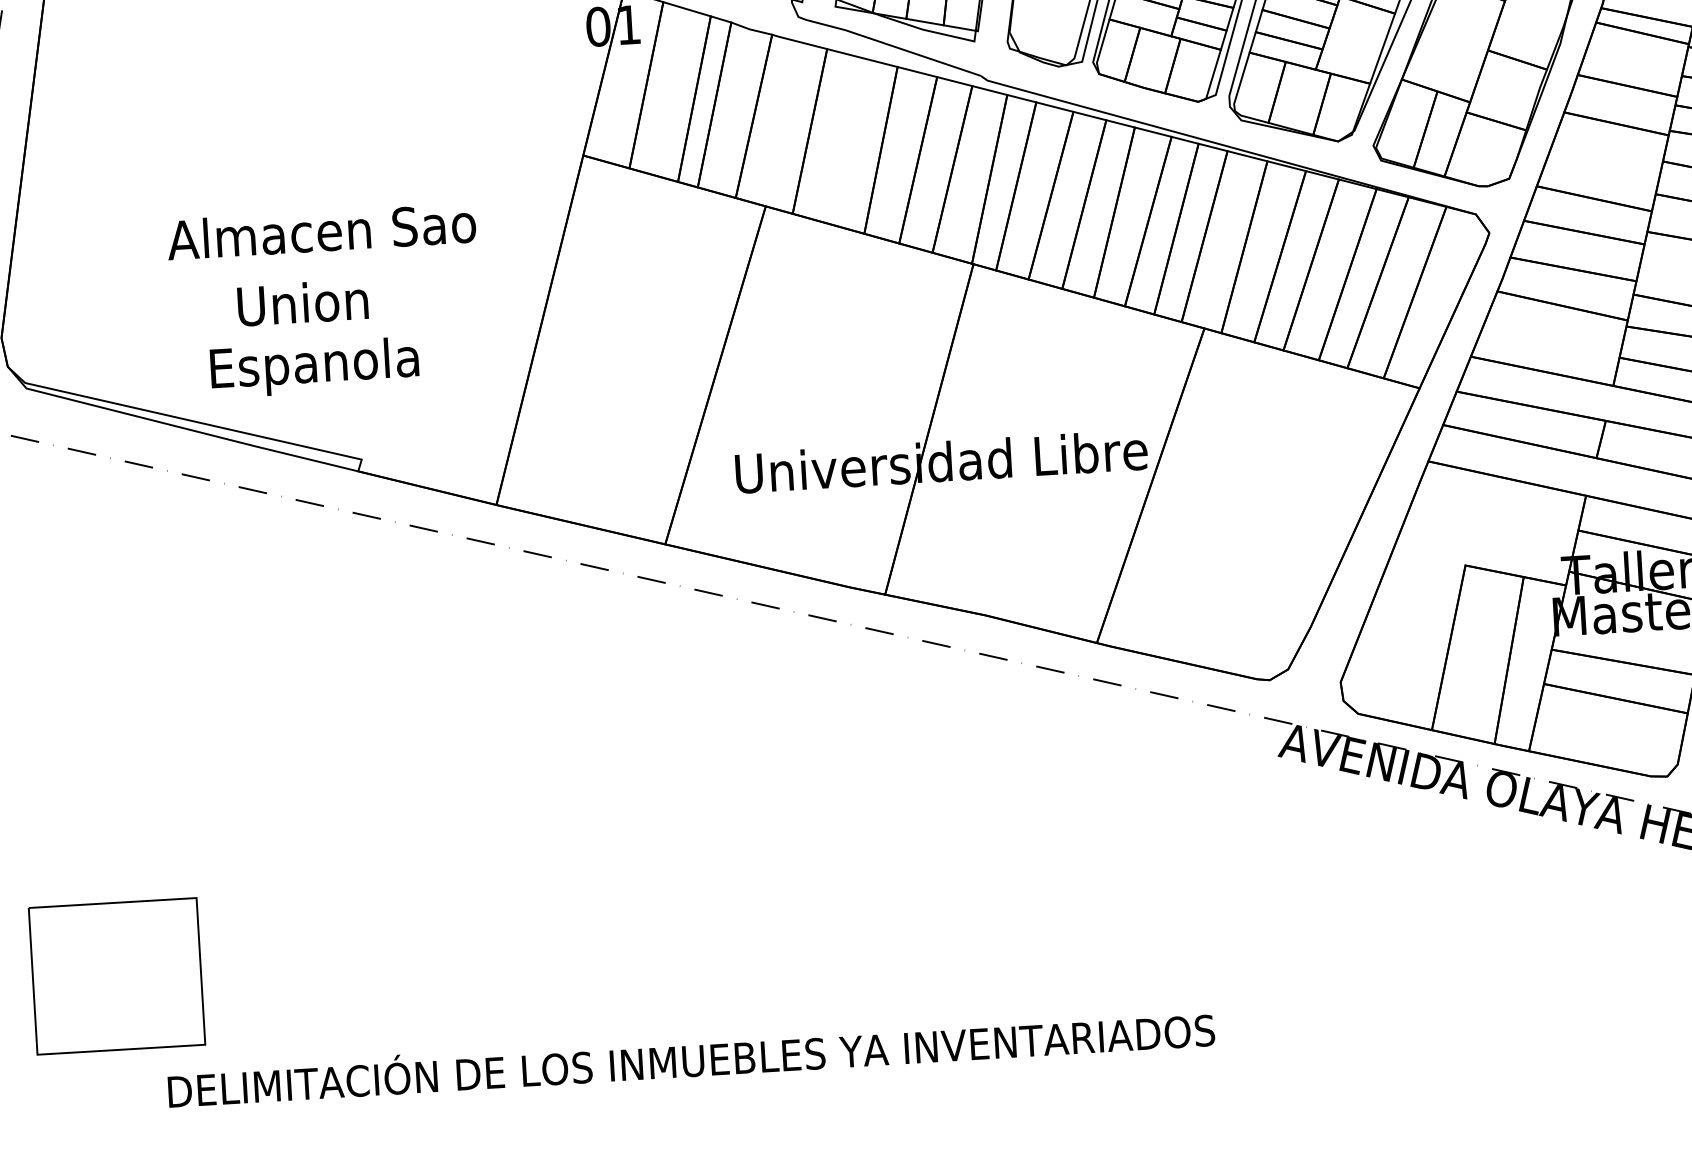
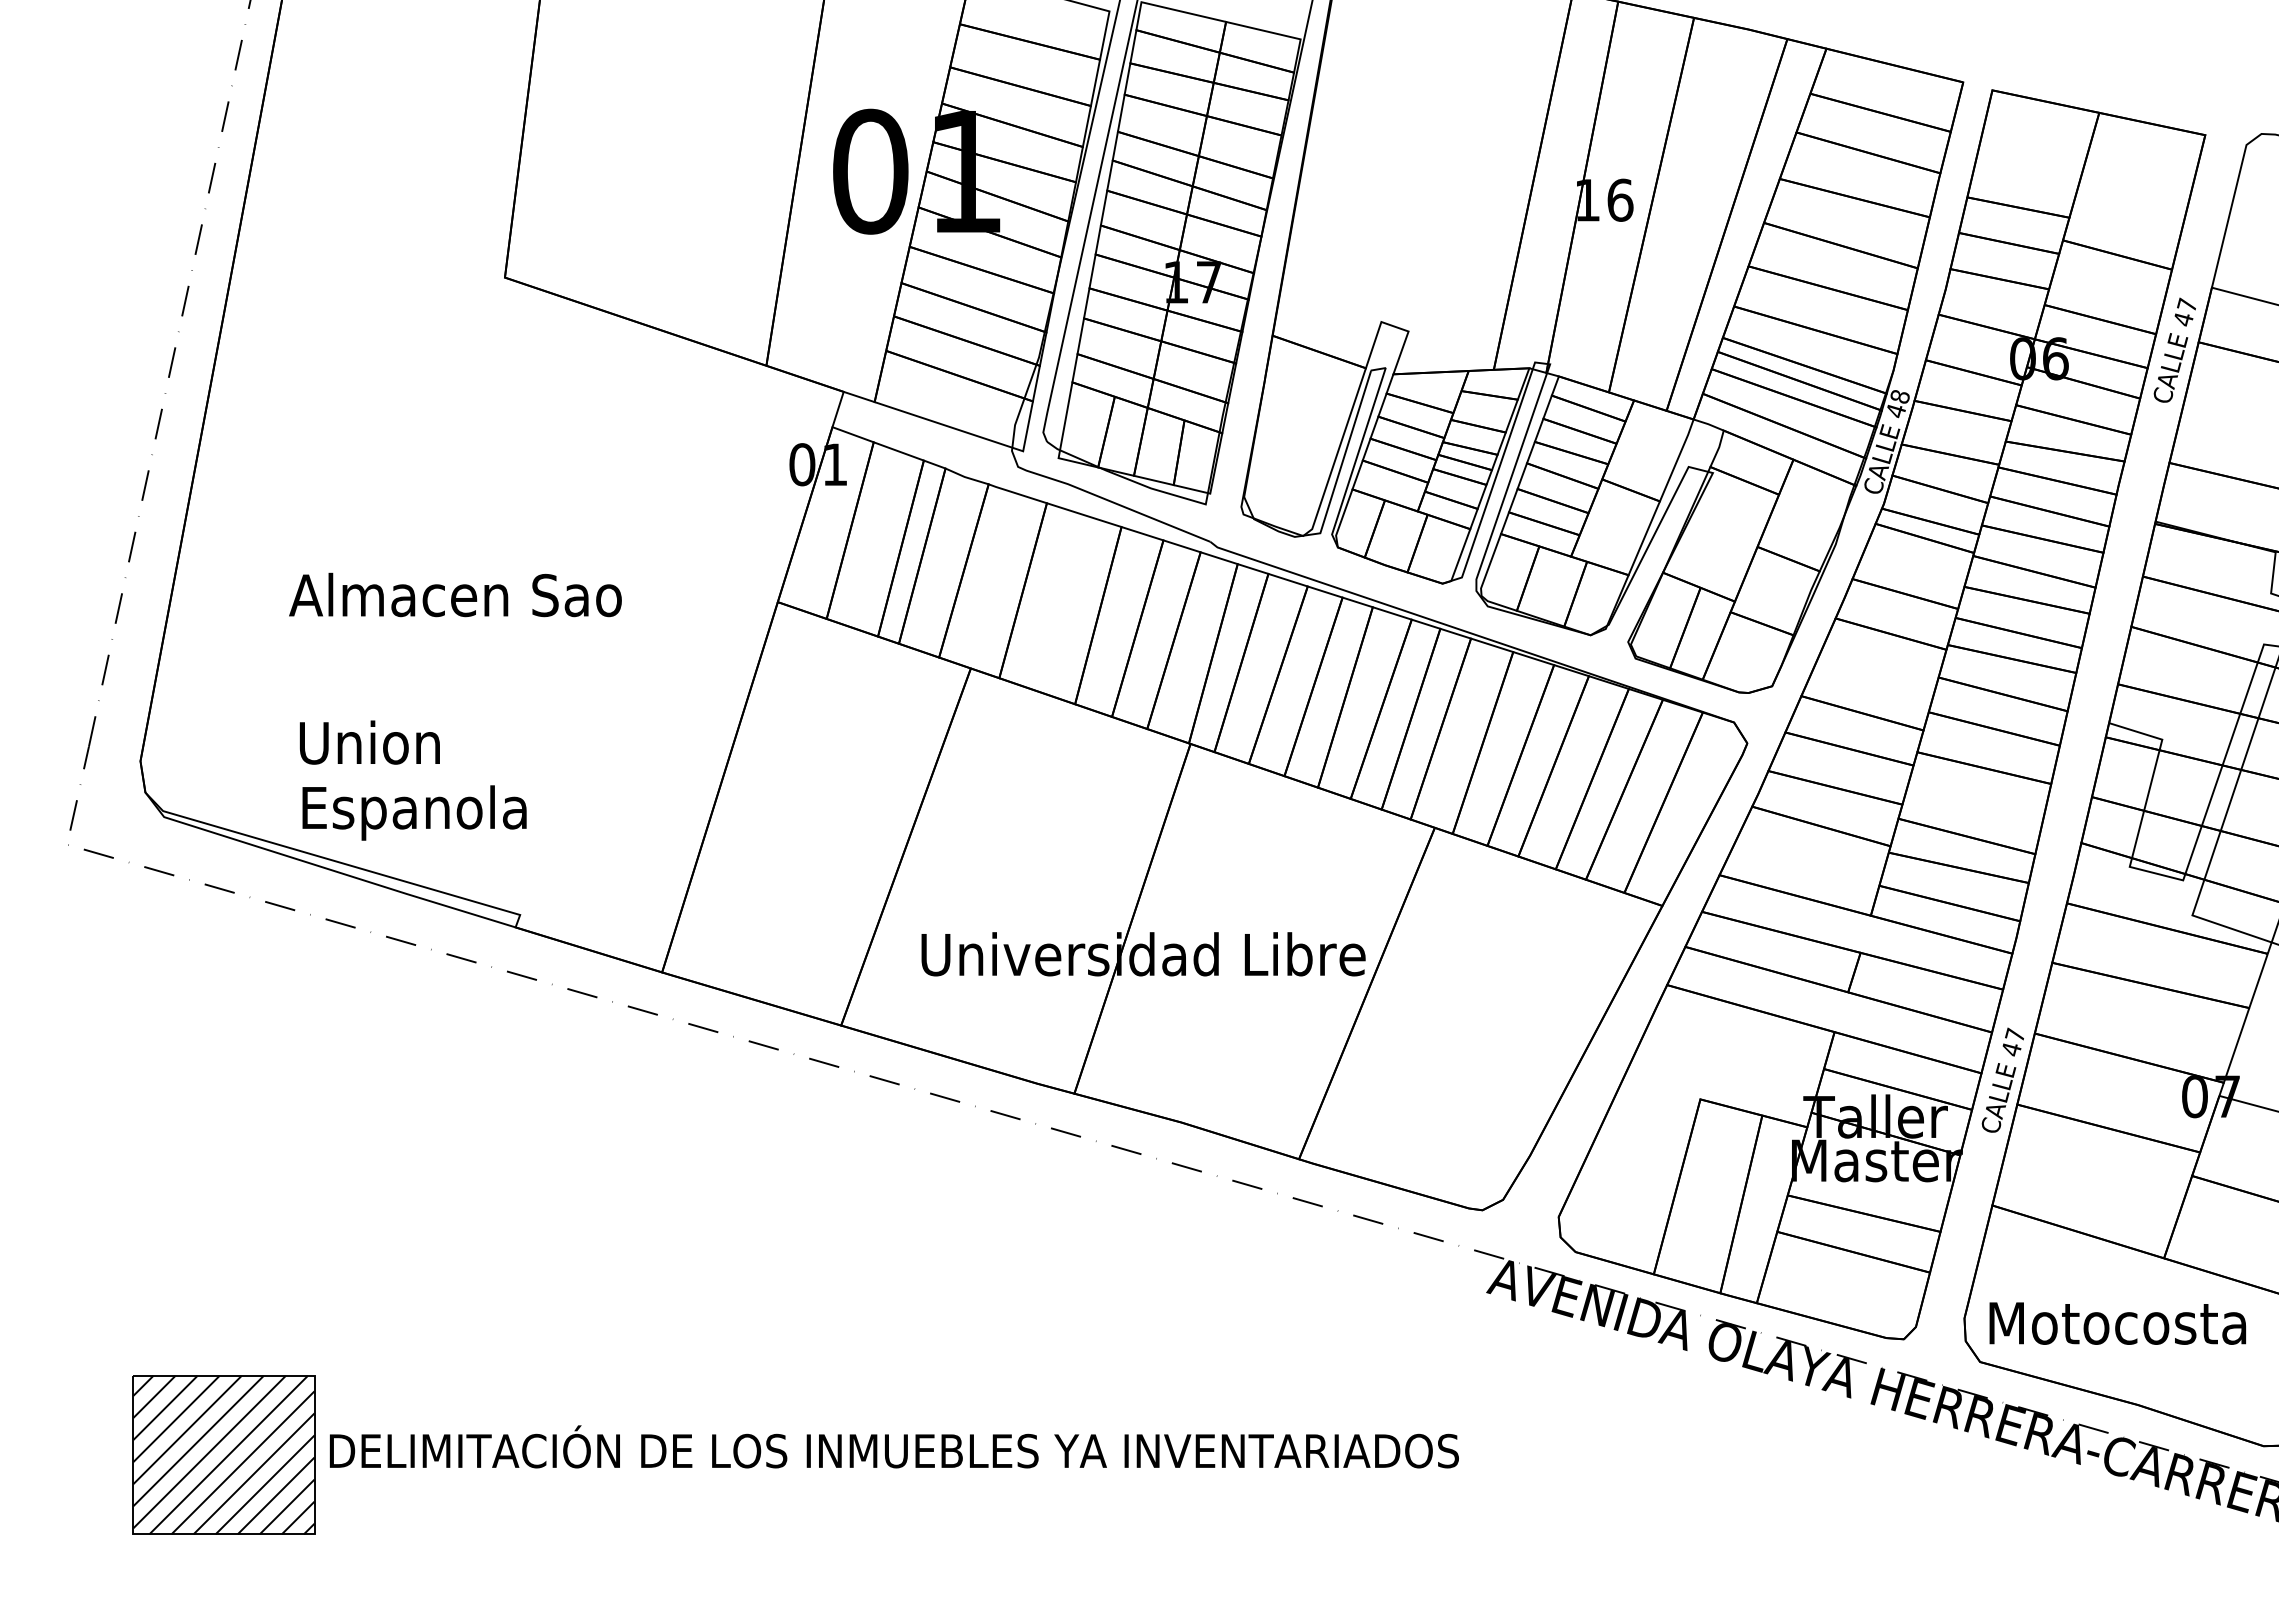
text: (321, 230) -> (455, 594), moved
text: (302, 302) -> (369, 742), moved
text: (314, 367) -> (414, 812), moved
hatch: (116, 975) -> (223, 1454), added
text: (690, 1057) -> (893, 1446), moved

